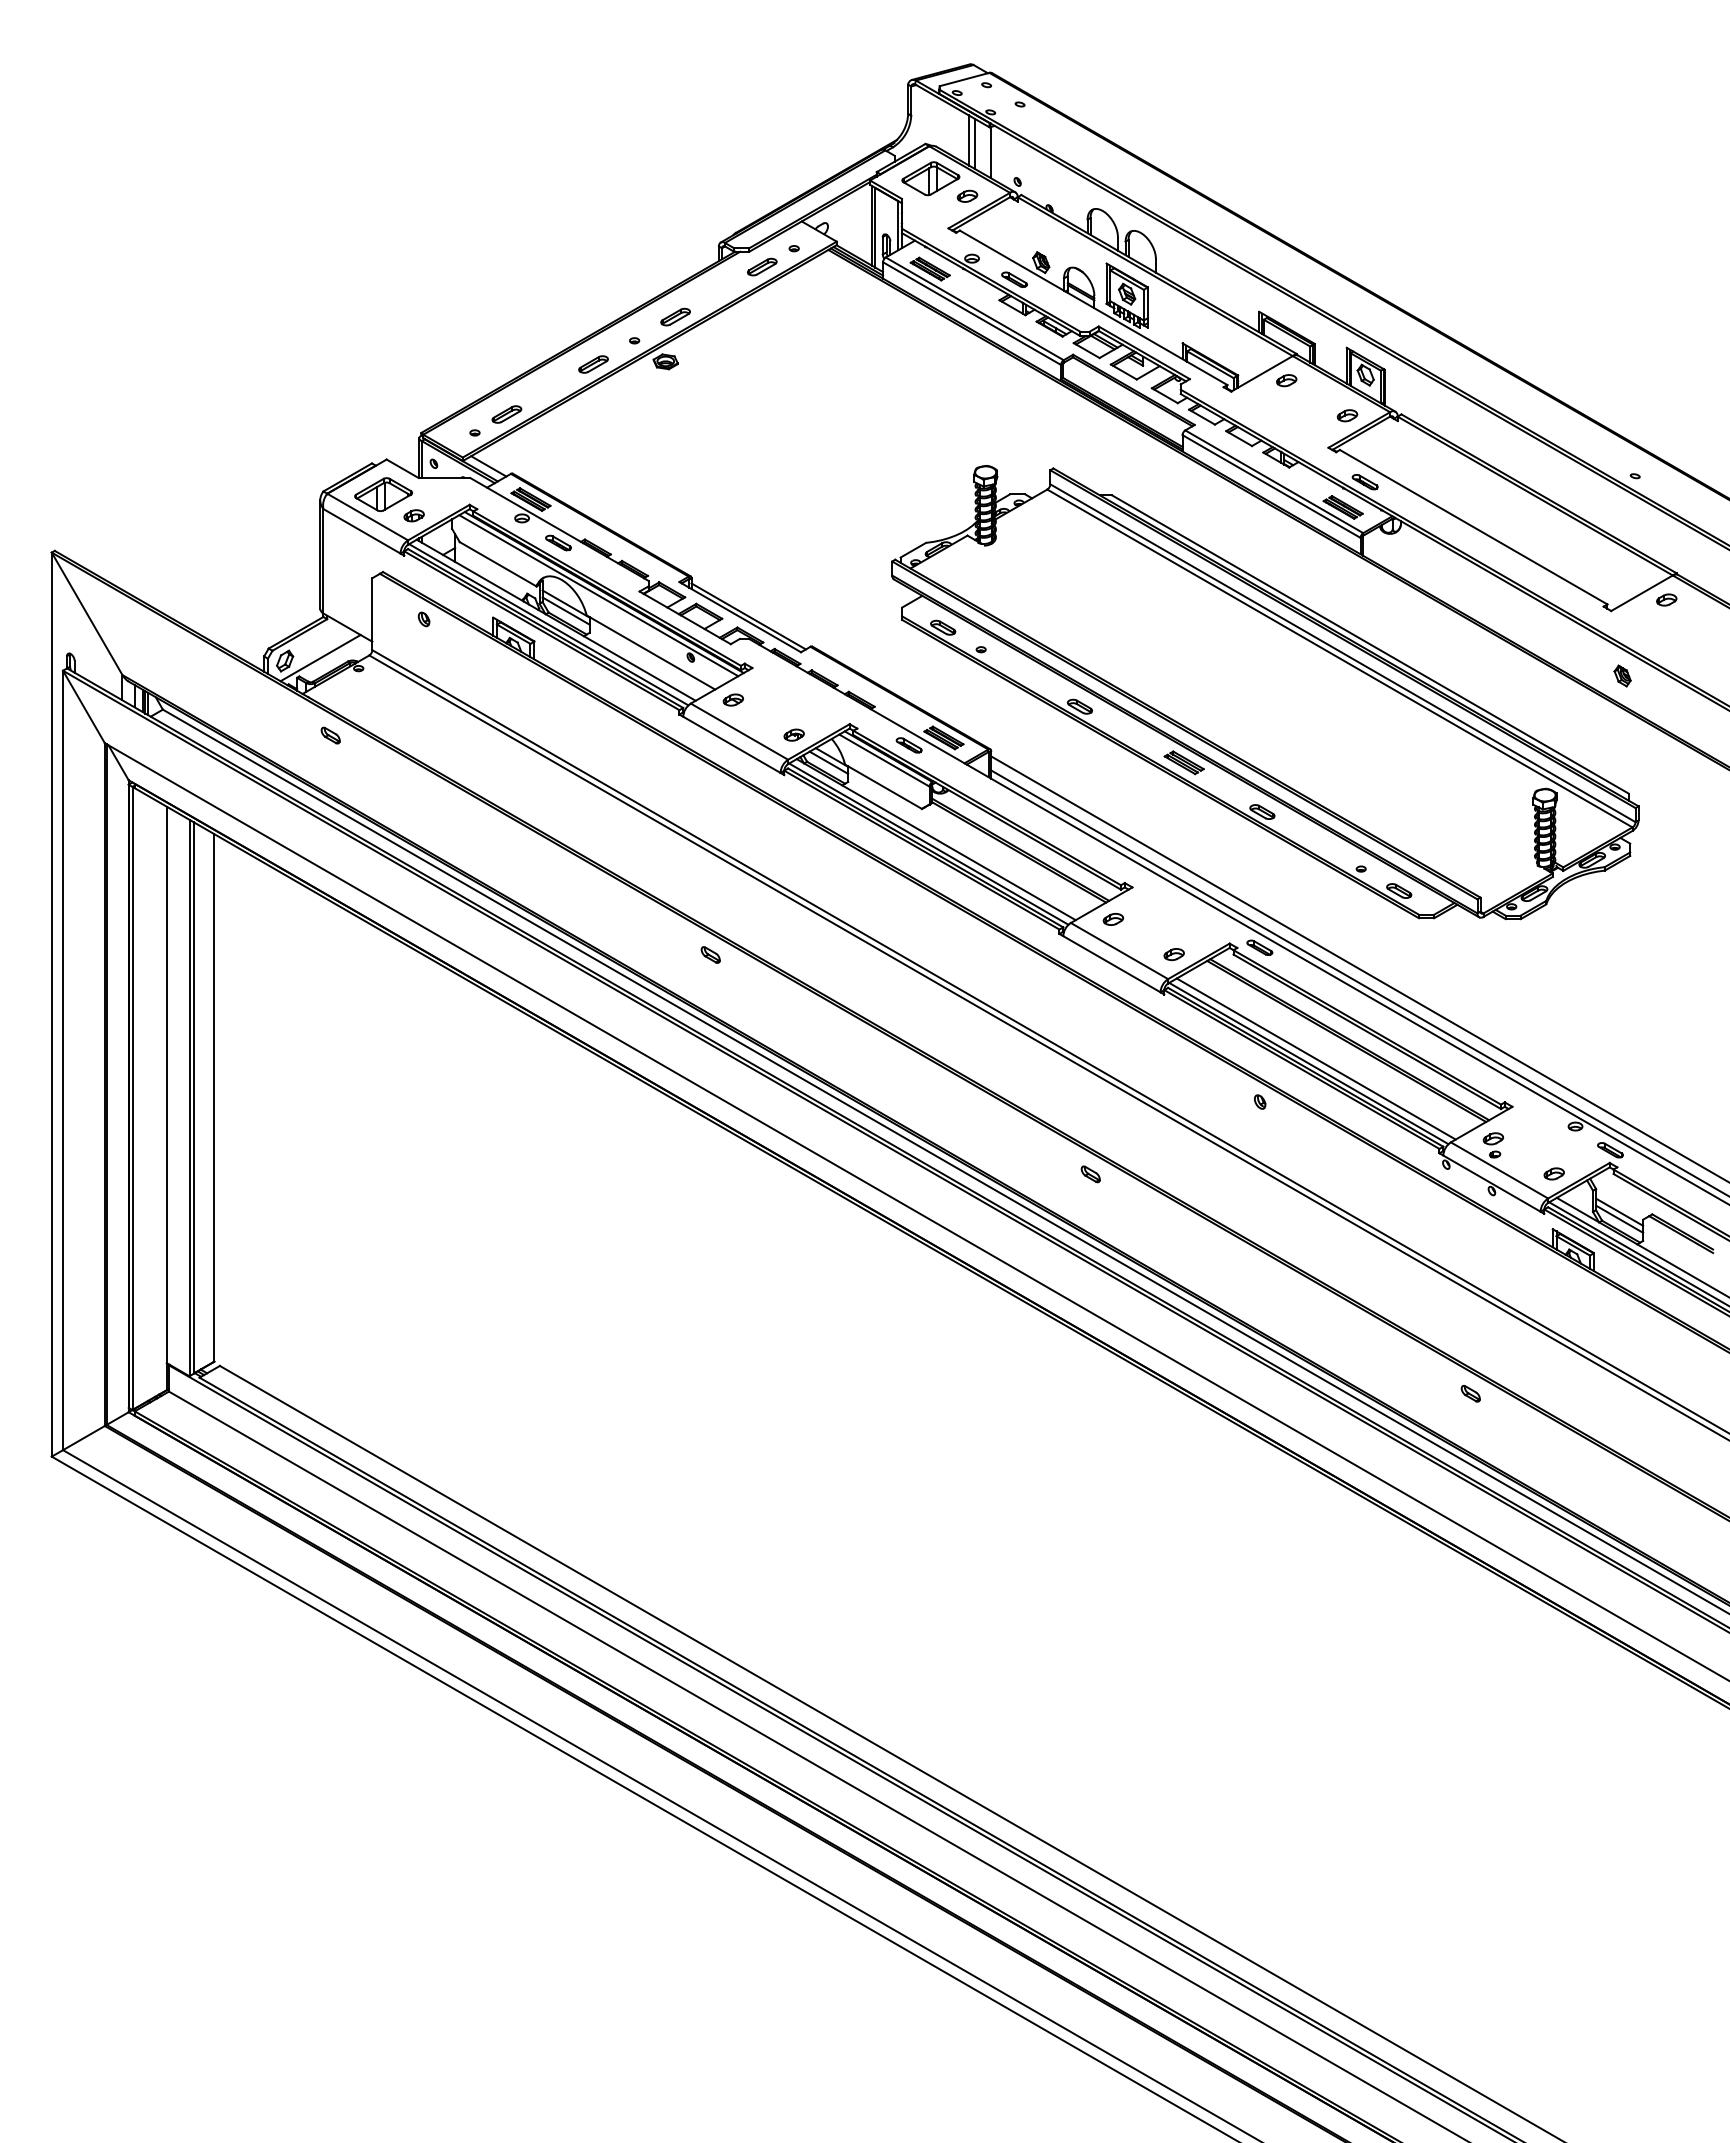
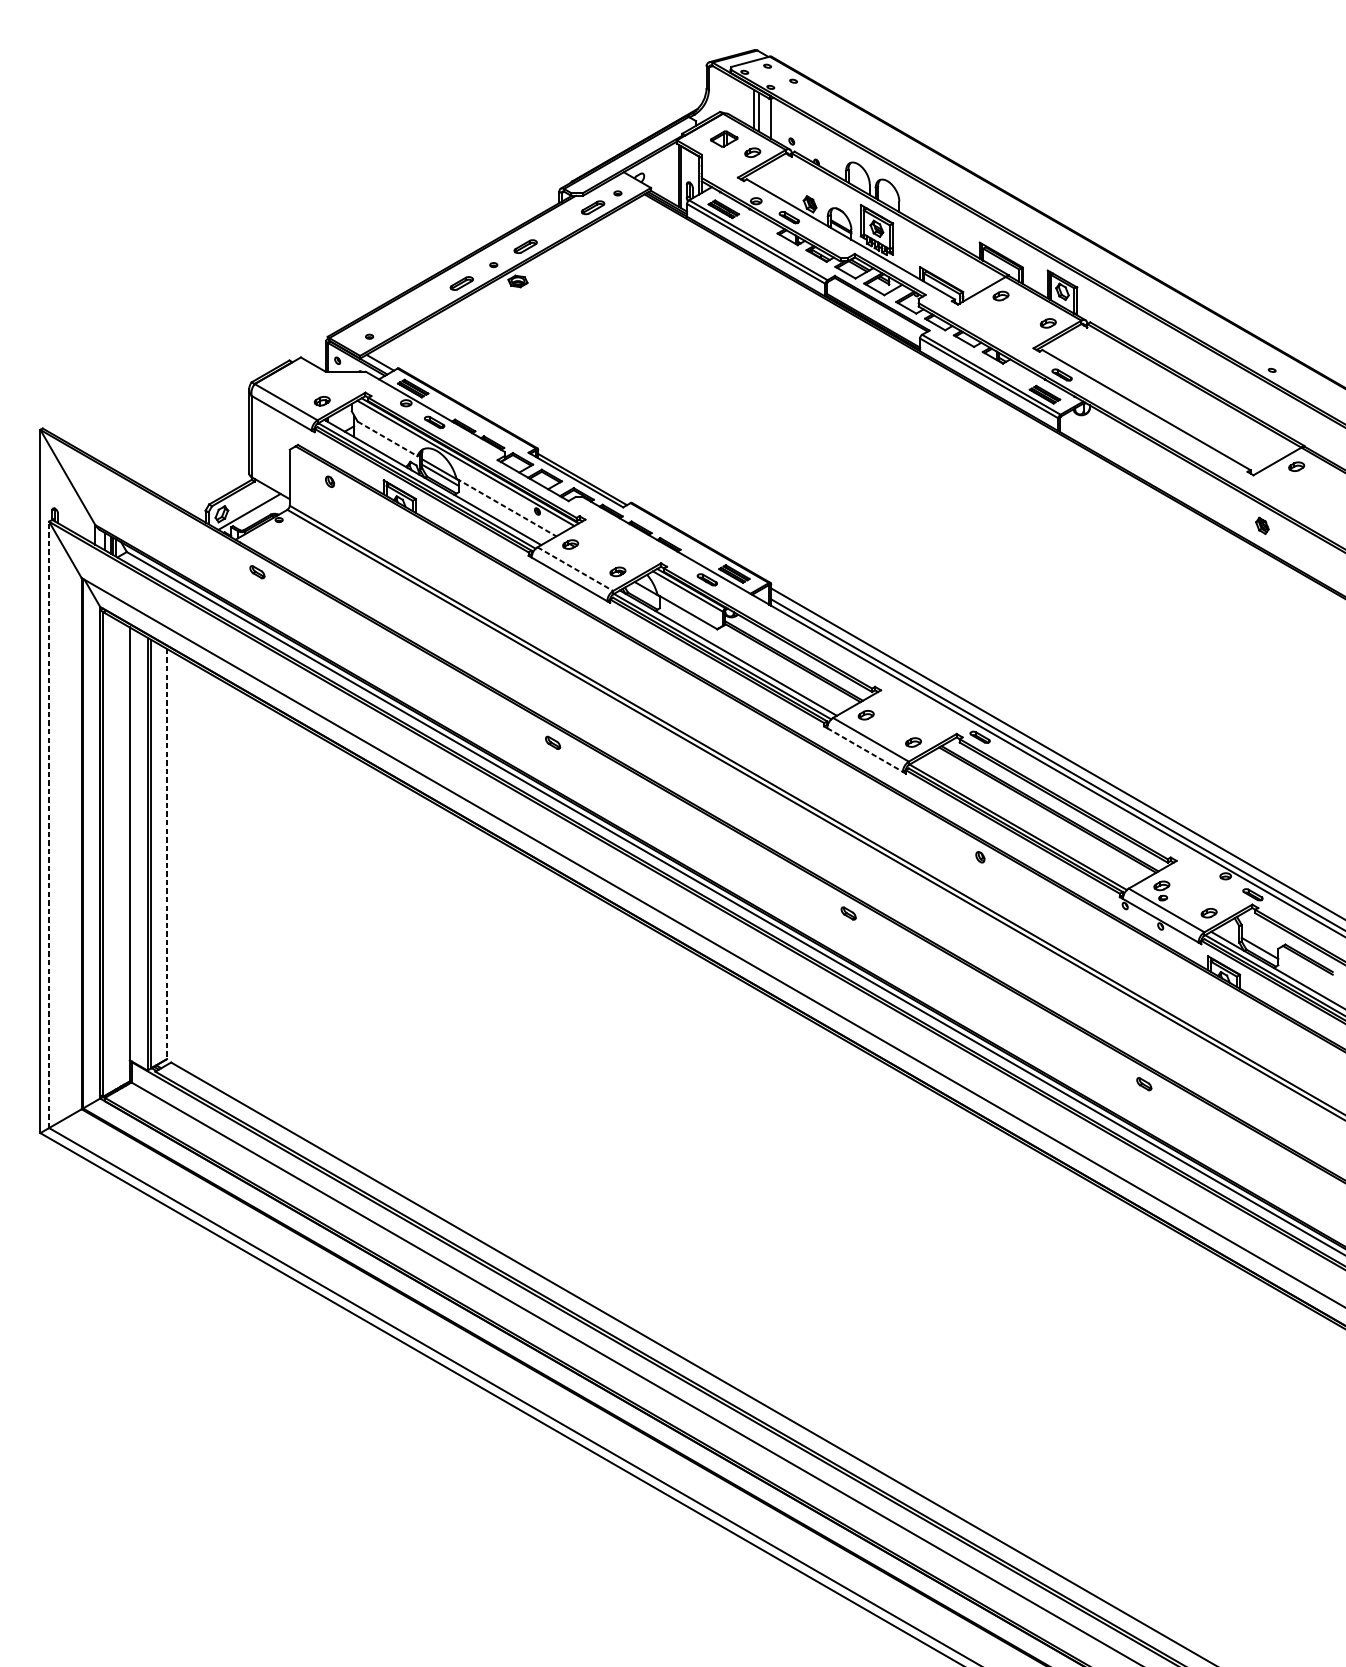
part: (930, 178) -> (723, 138), size x0.6
part: (506, 414) -> (394, 322), removed
part: (383, 494) -> (298, 384), removed
line: (498, 564) -> (387, 439), solid -> dashed
line: (651, 652) -> (506, 507), solid -> dashed
part: (1265, 692) -> (984, 538), removed
line: (739, 731) -> (575, 569), solid -> dashed
line: (828, 762) -> (644, 593), removed
line: (1112, 964) -> (865, 750), solid -> dashed
line: (1315, 1058) -> (1023, 823), removed
line: (63, 1060) -> (49, 824), solid -> dashed
line: (214, 1097) -> (166, 853), solid -> dashed
line: (1619, 1211) -> (1259, 942), removed

